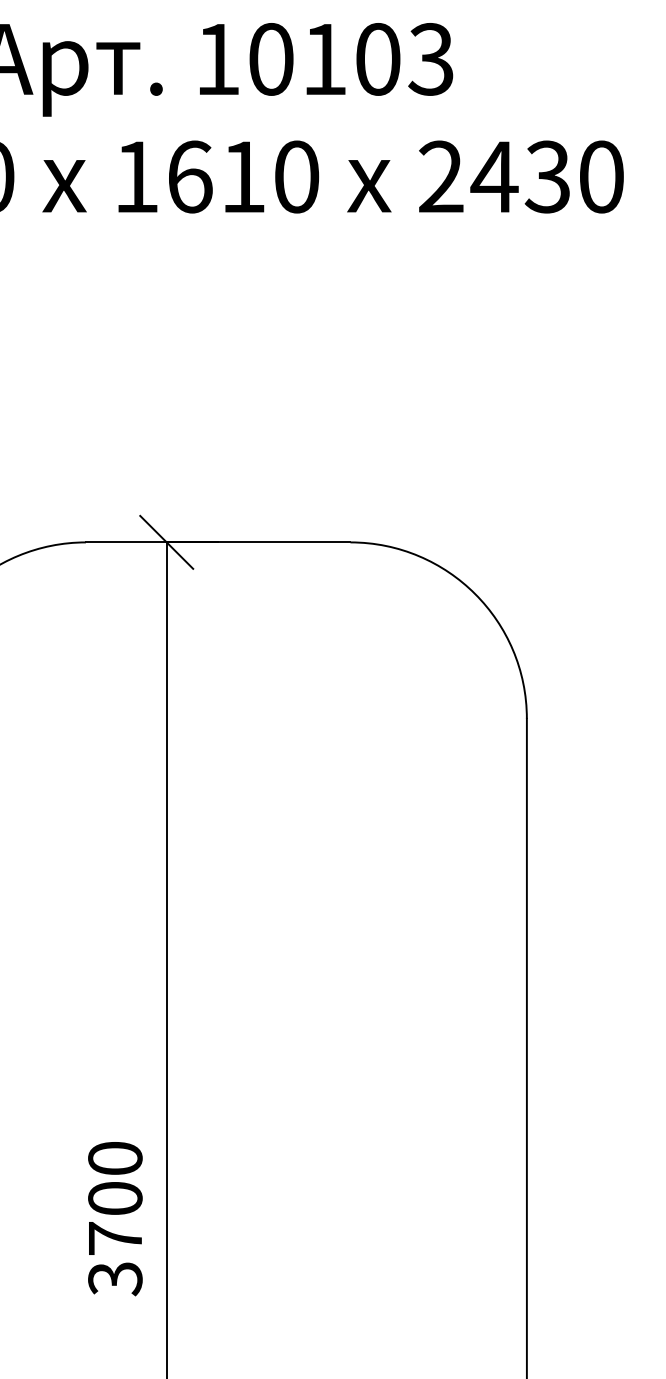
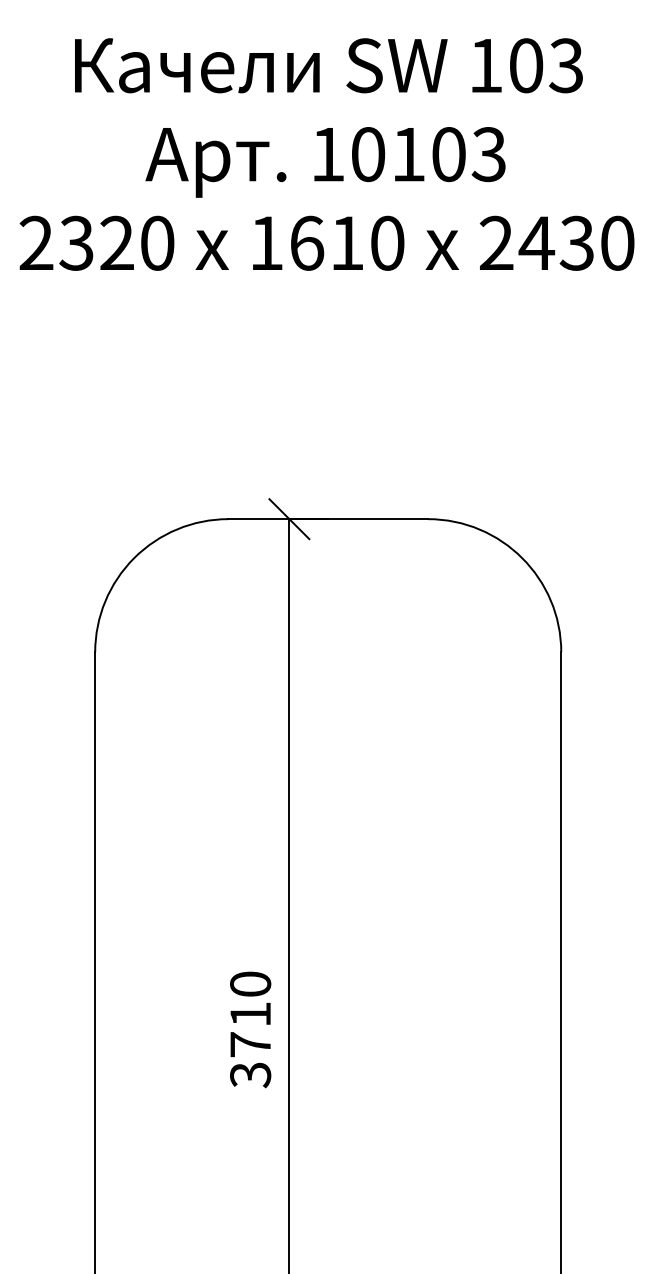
text: (115, 1198) -> (250, 1014), 3700 -> 3710

